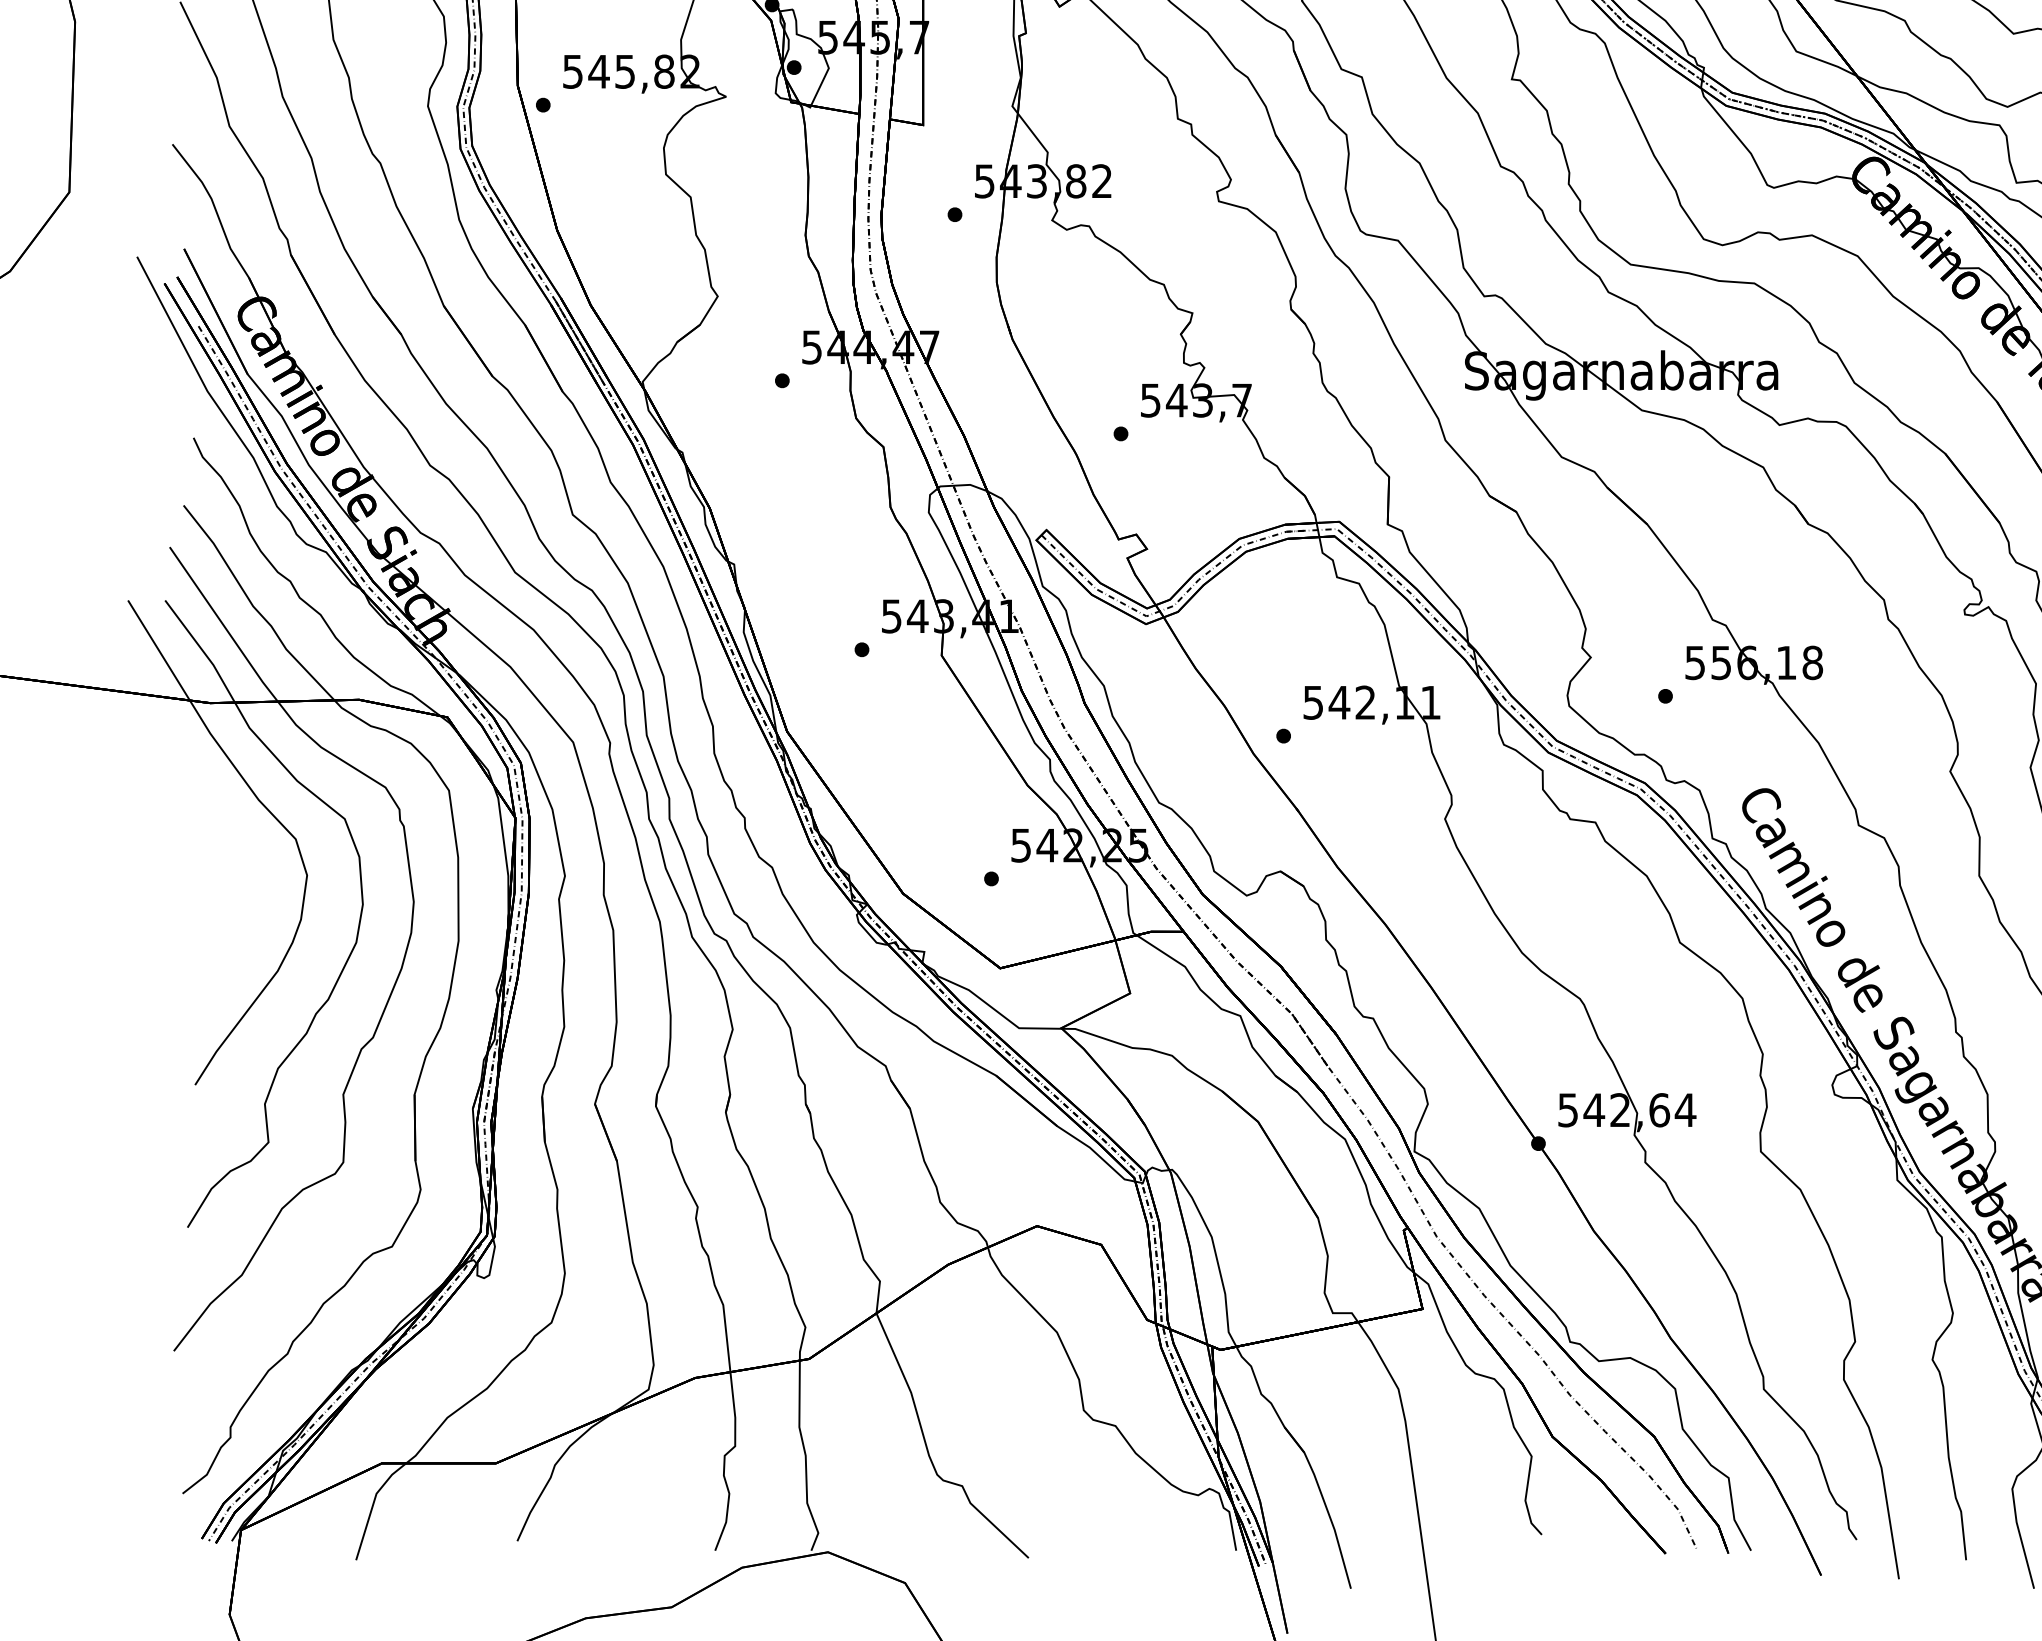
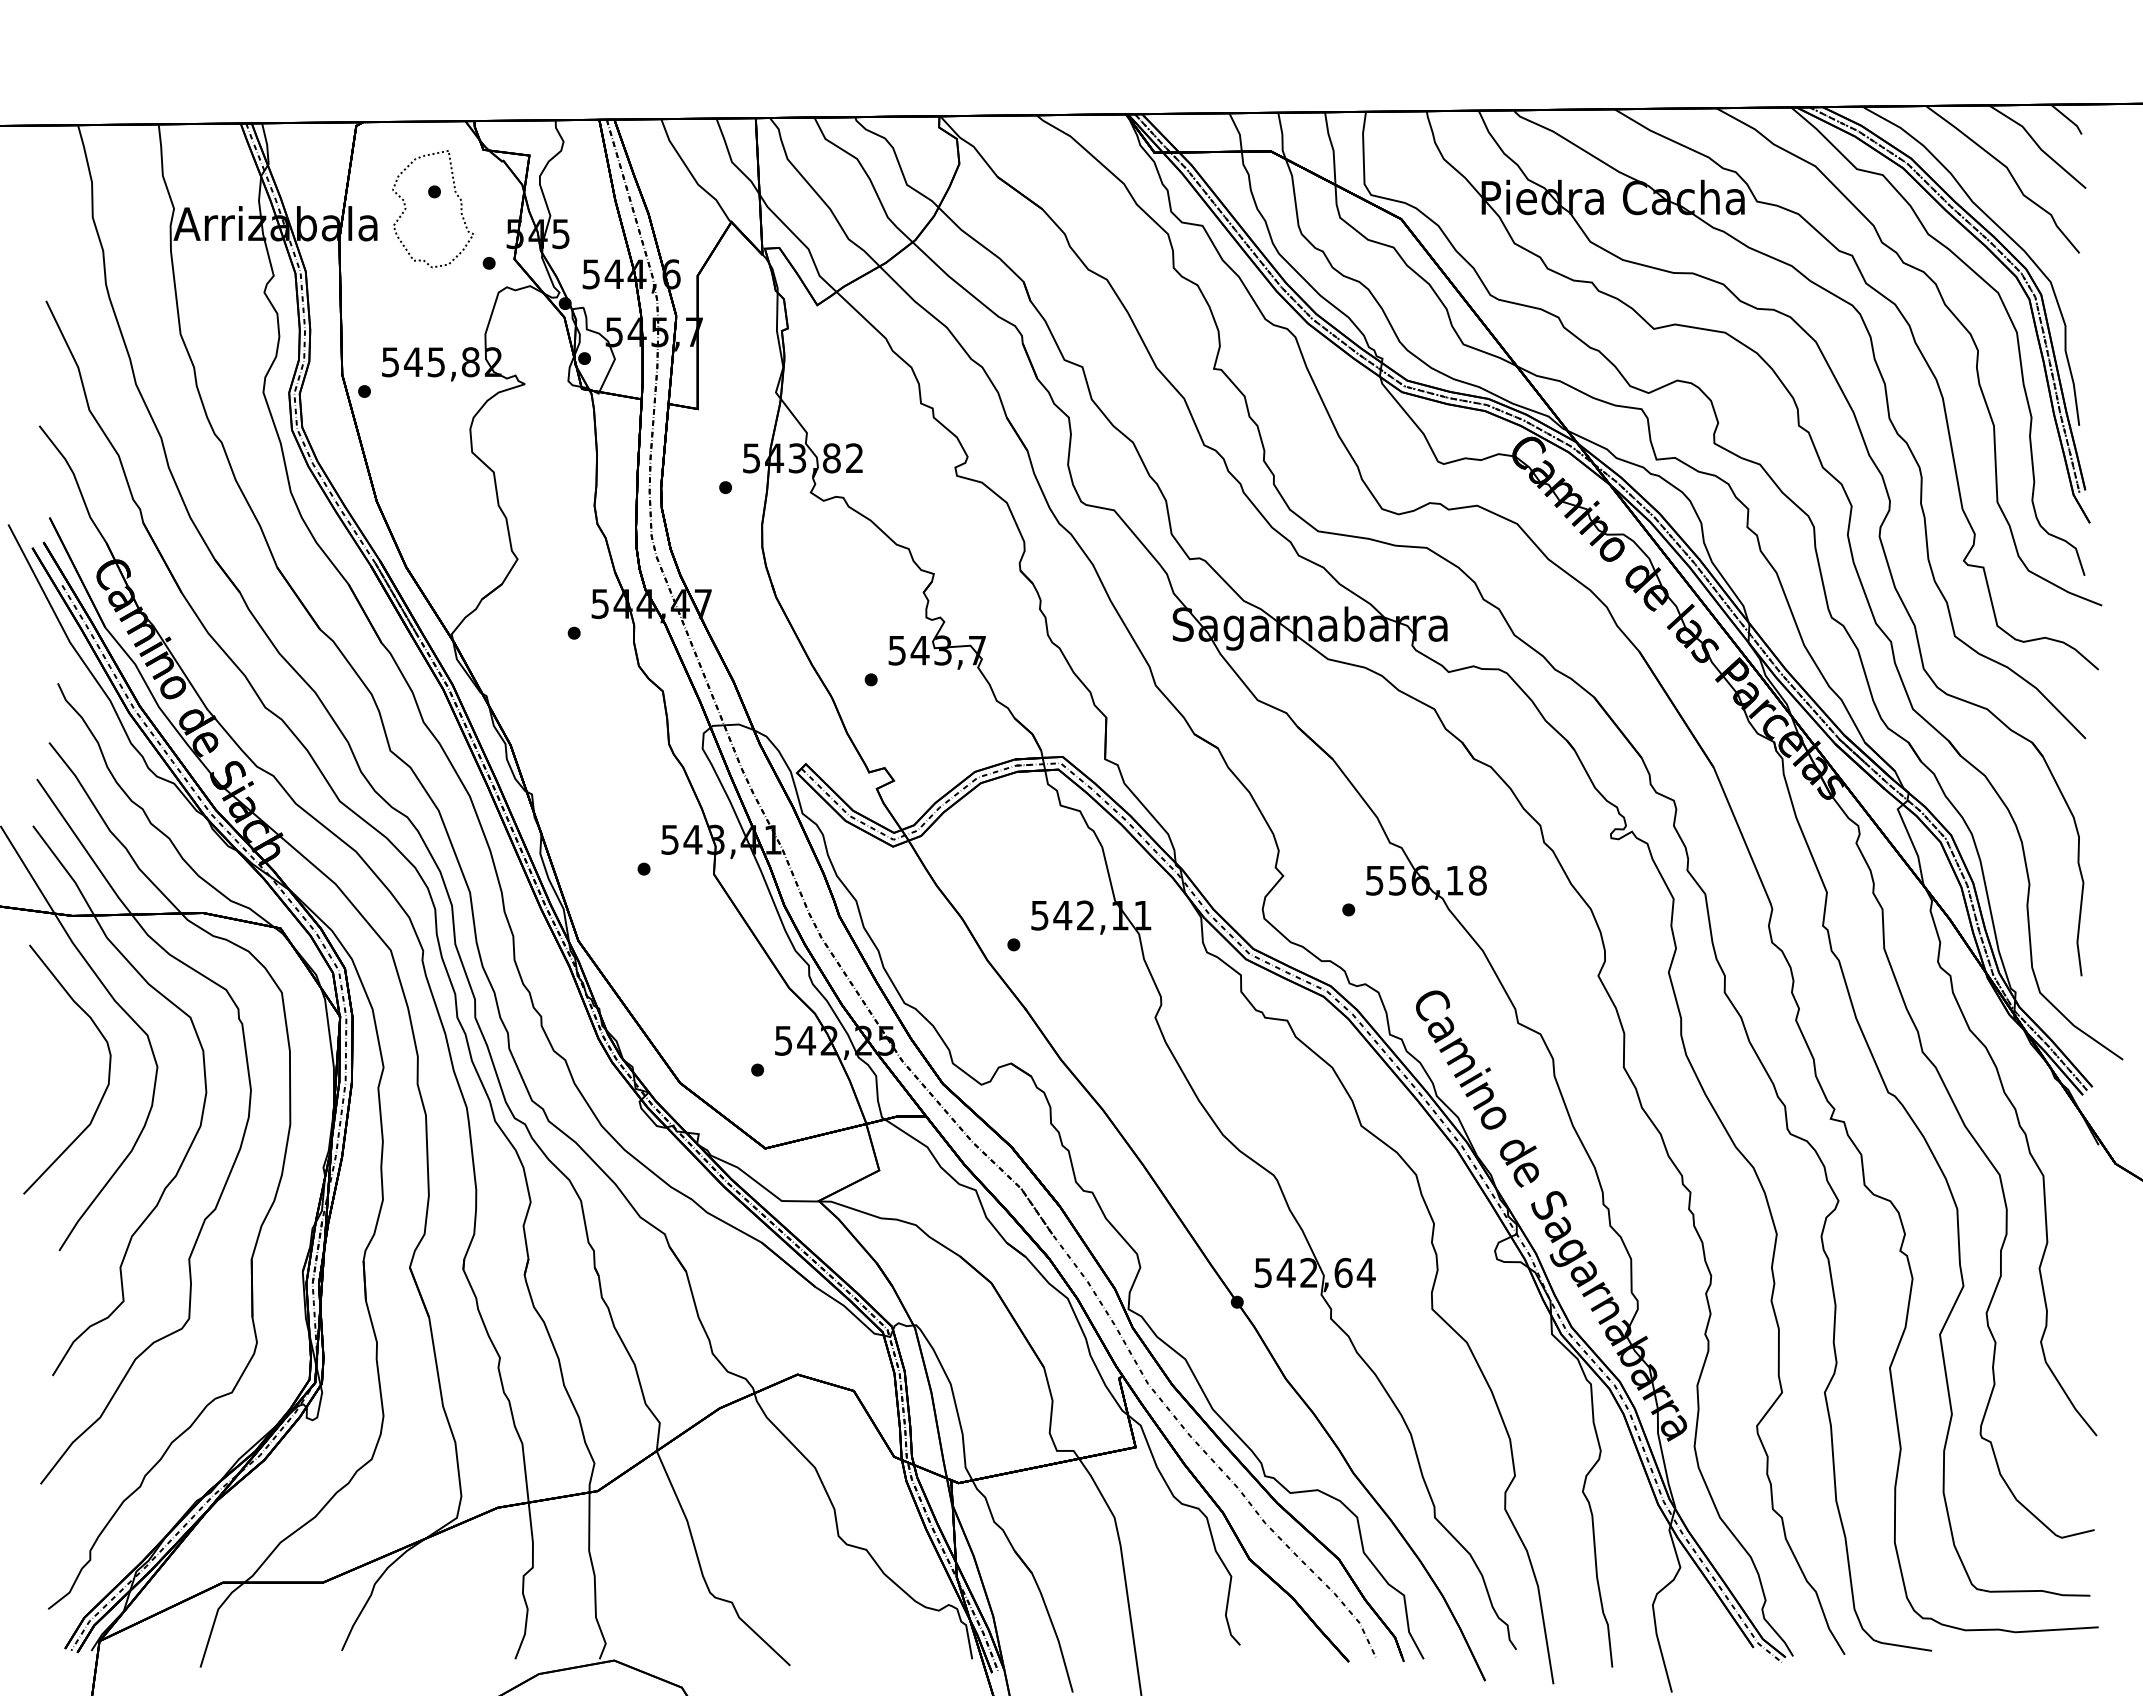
curve: (251, 878) -> (108, 1069), added

